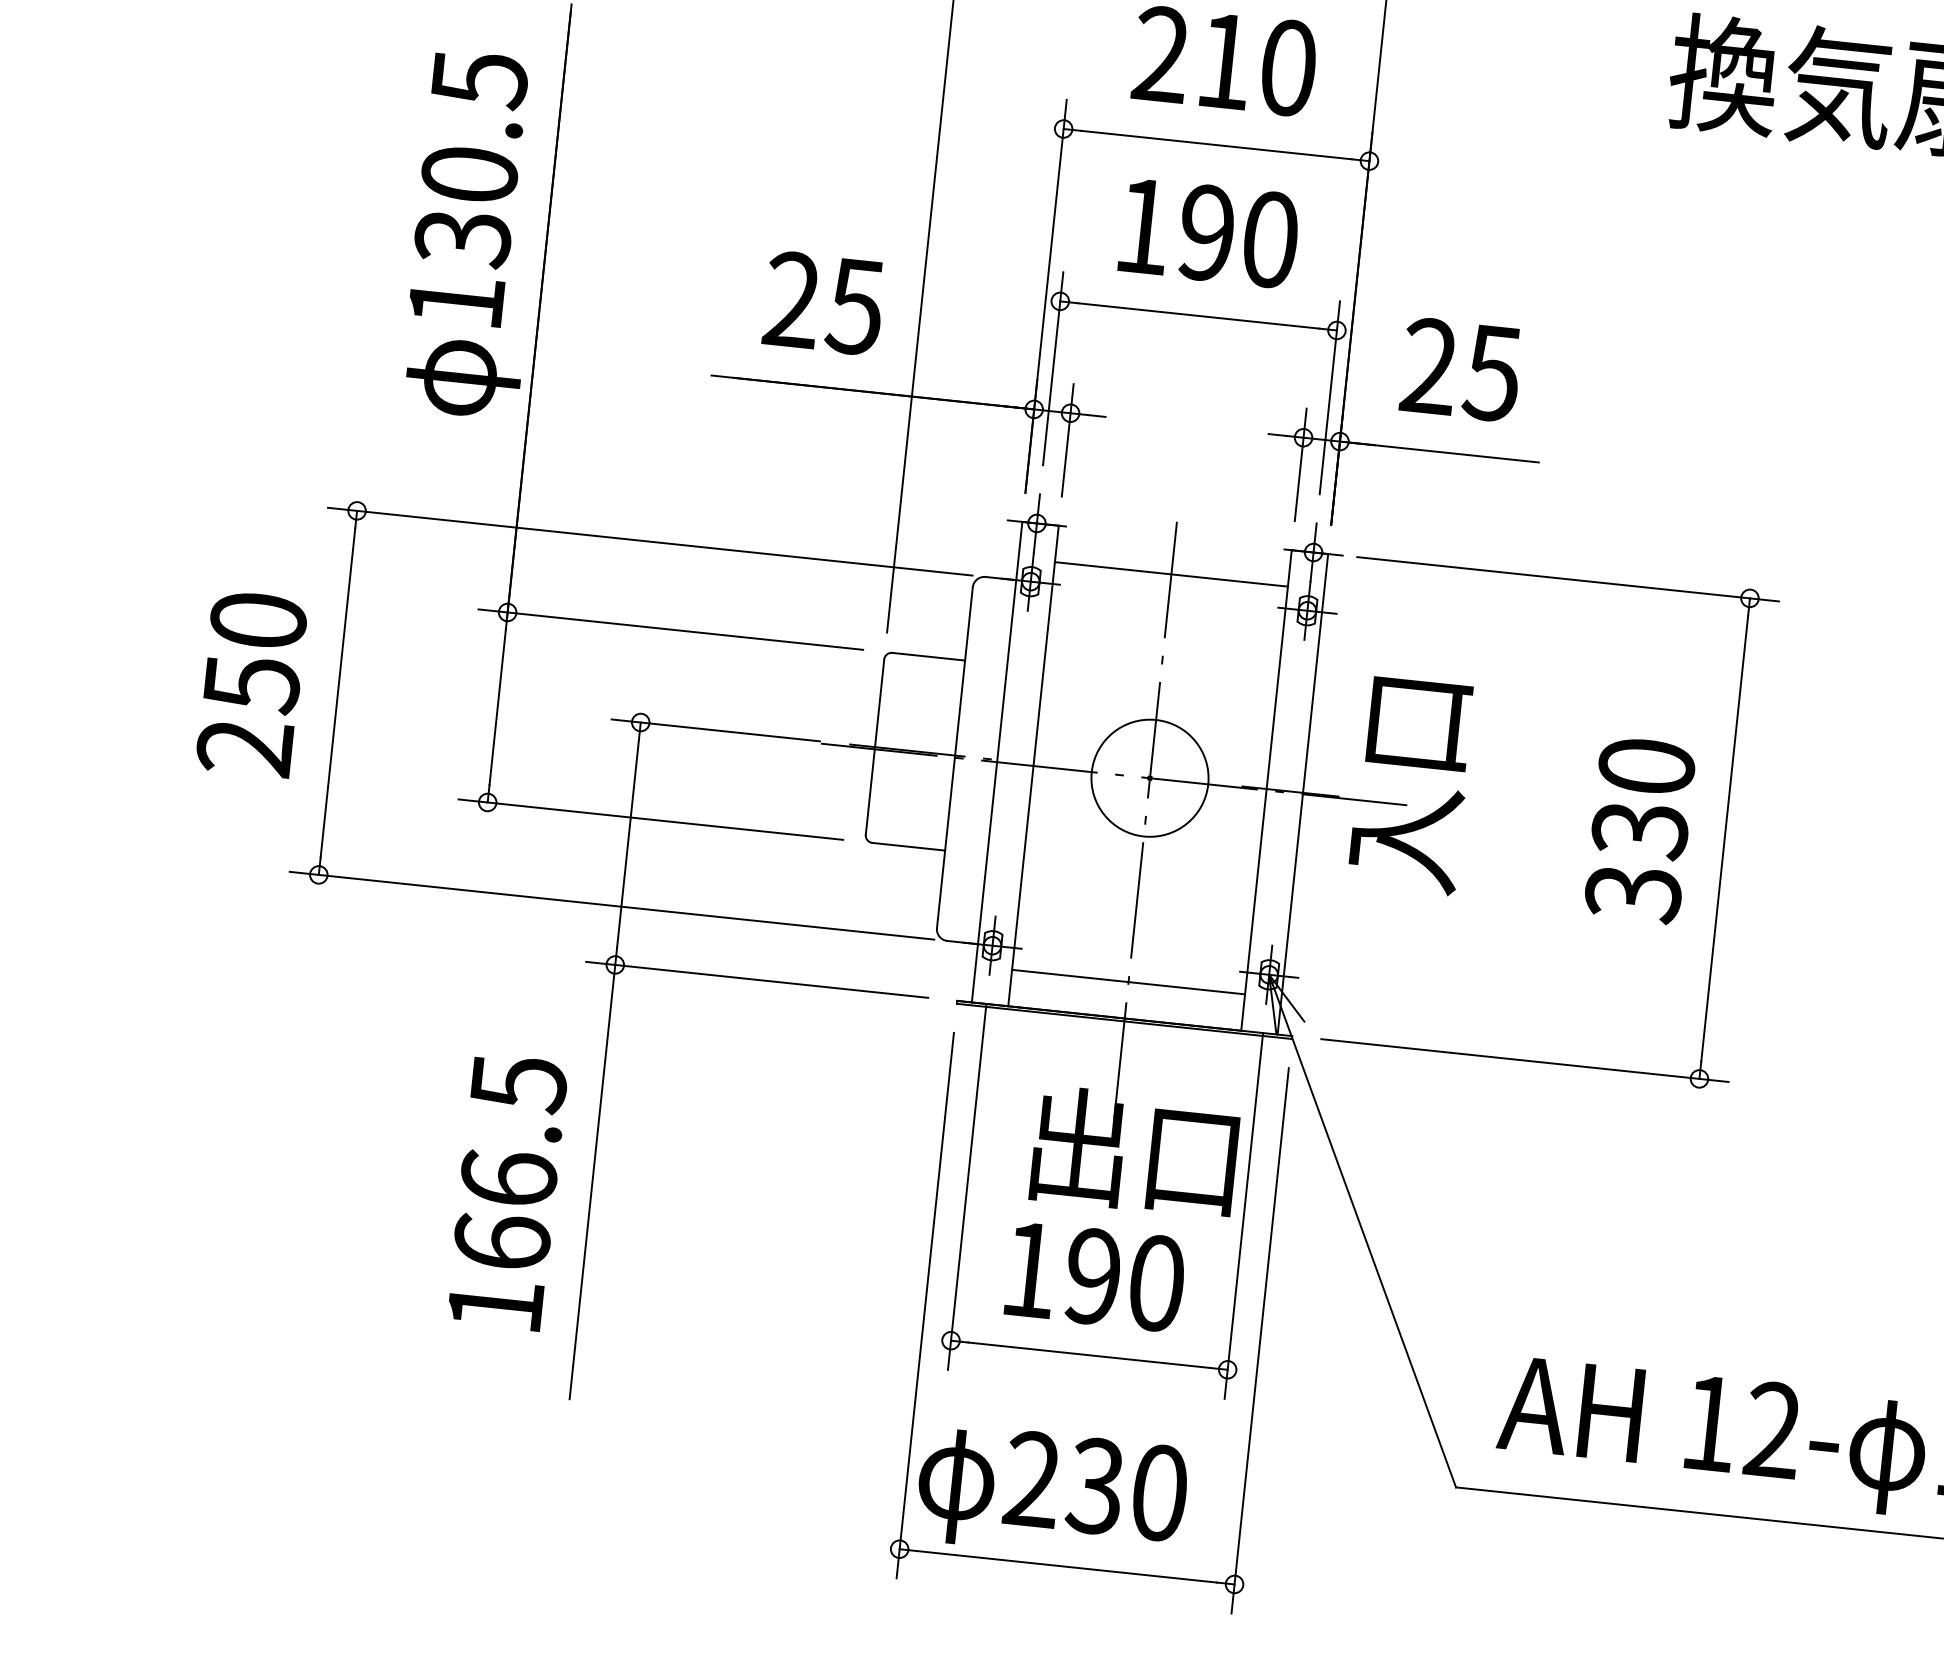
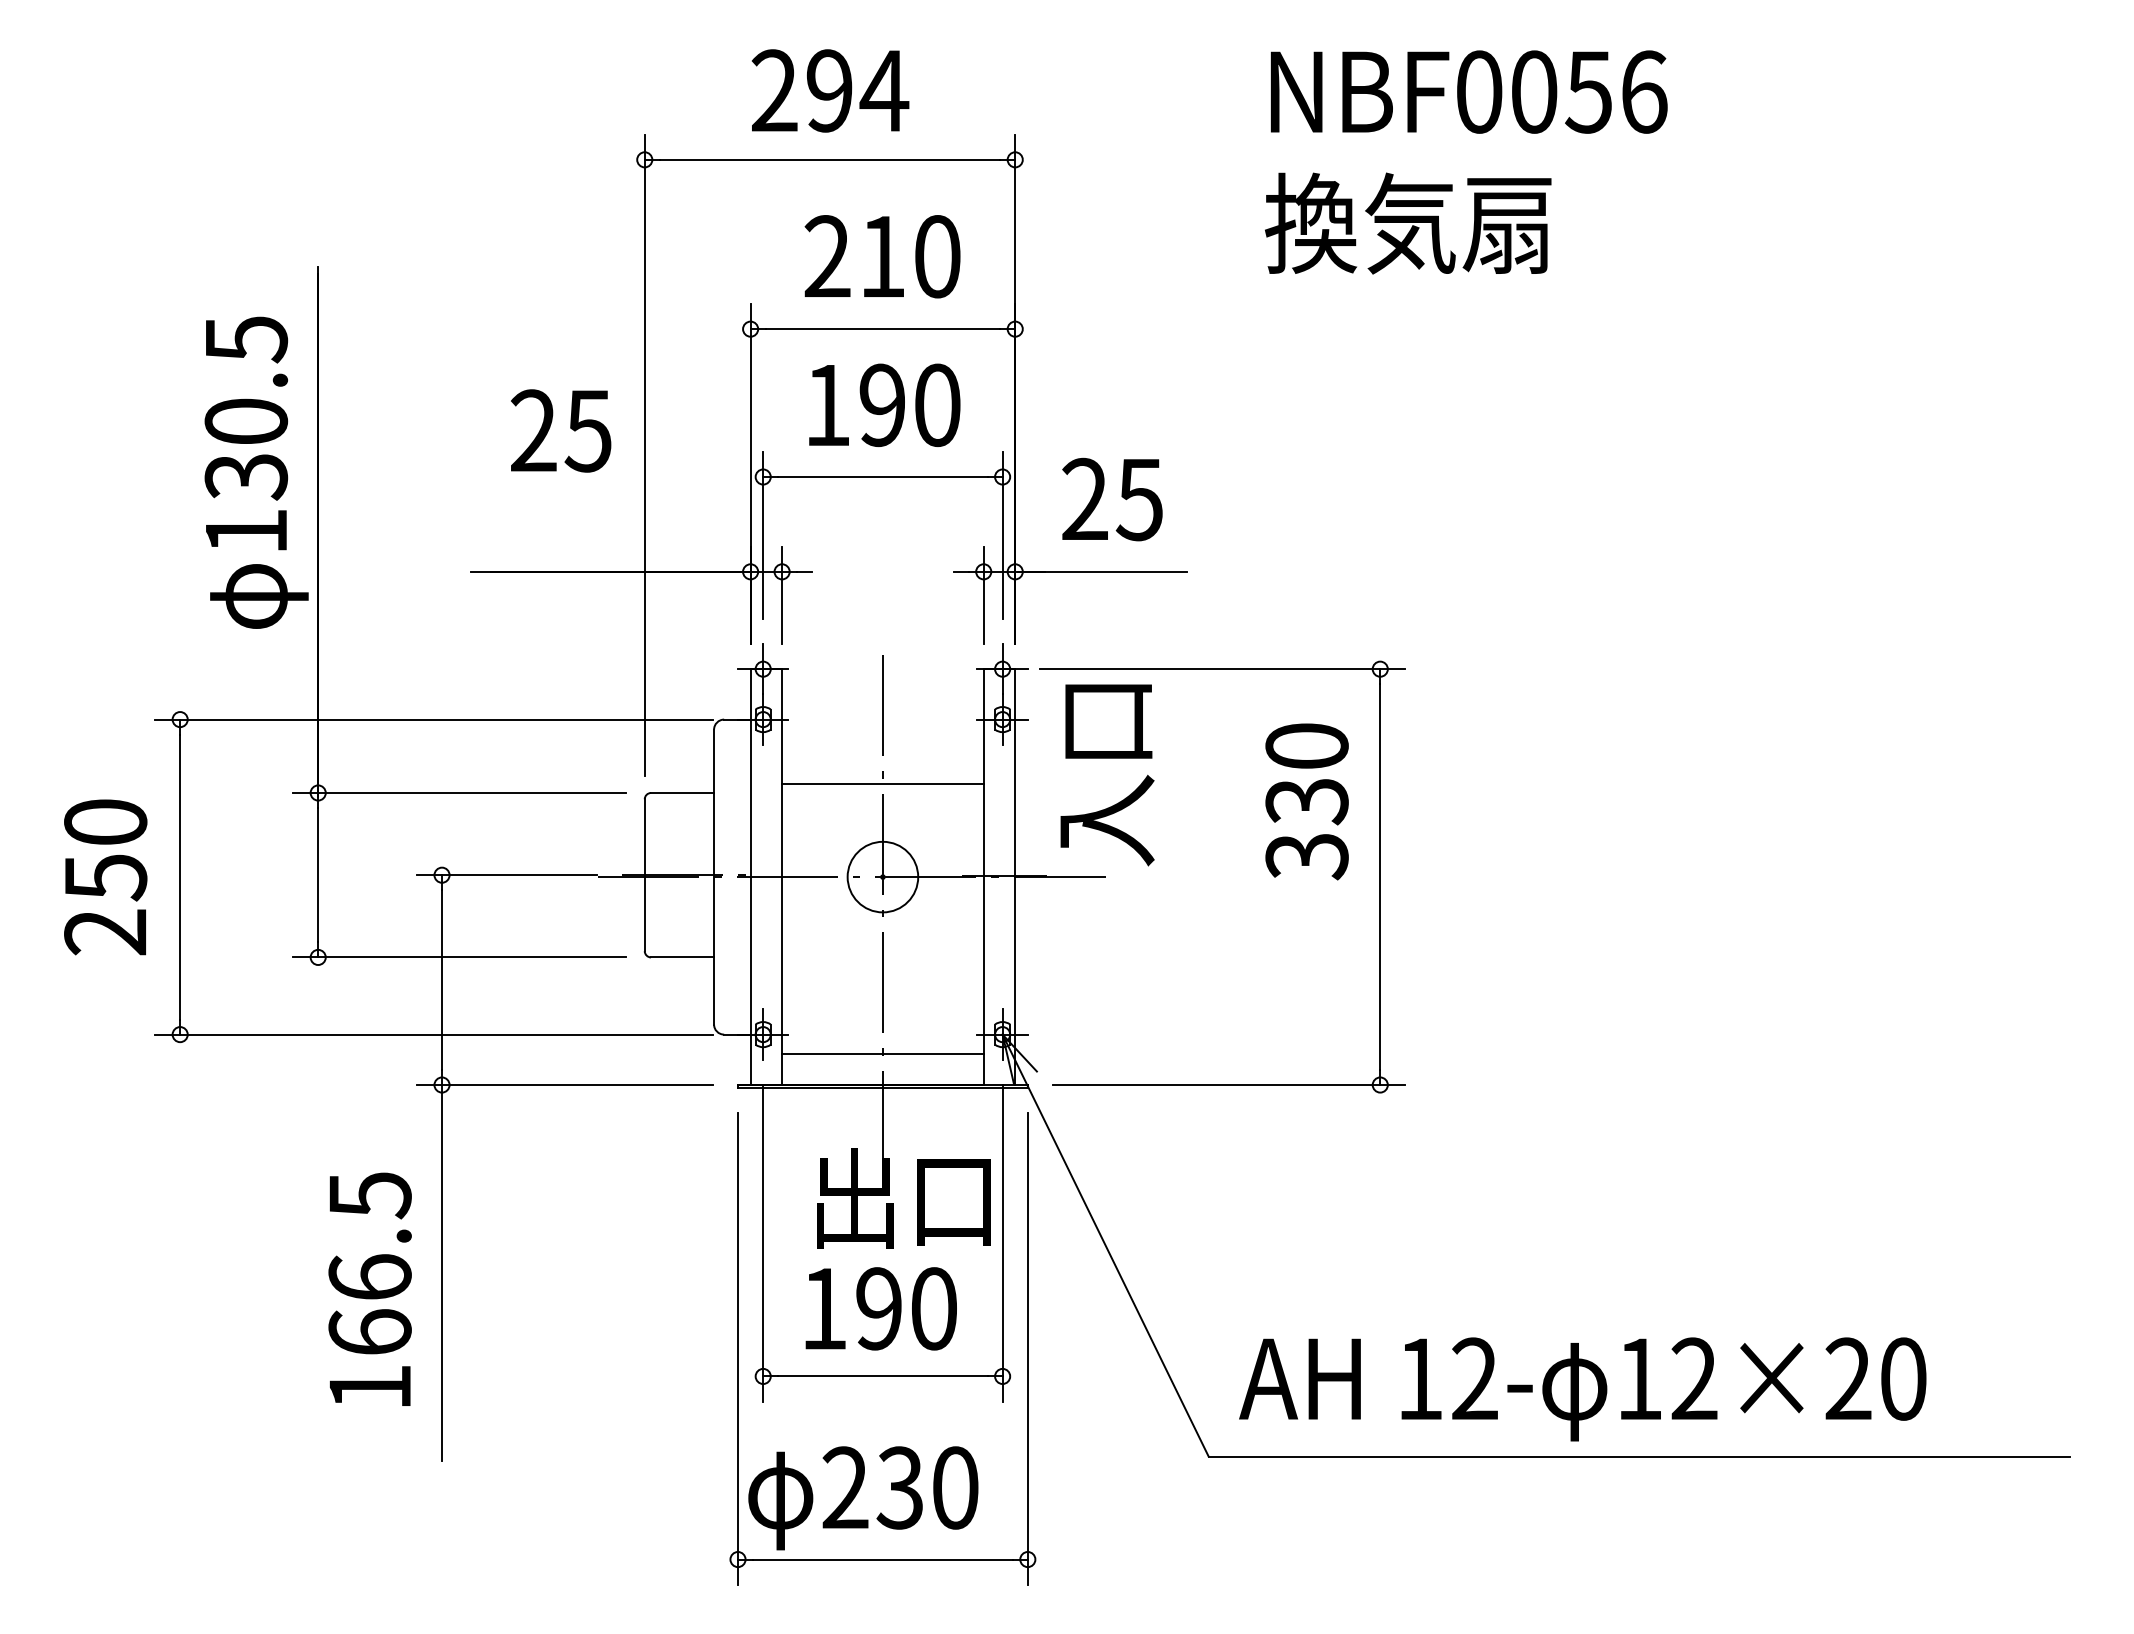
text: (824, 302) -> (561, 430), moved
line: (1170, 574) -> (882, 783), moved
circle: (1149, 777) -> (882, 876), size x0.7
text: (1411, 786) -> (1107, 775), moved
text: (1639, 830) -> (1306, 801), moved

